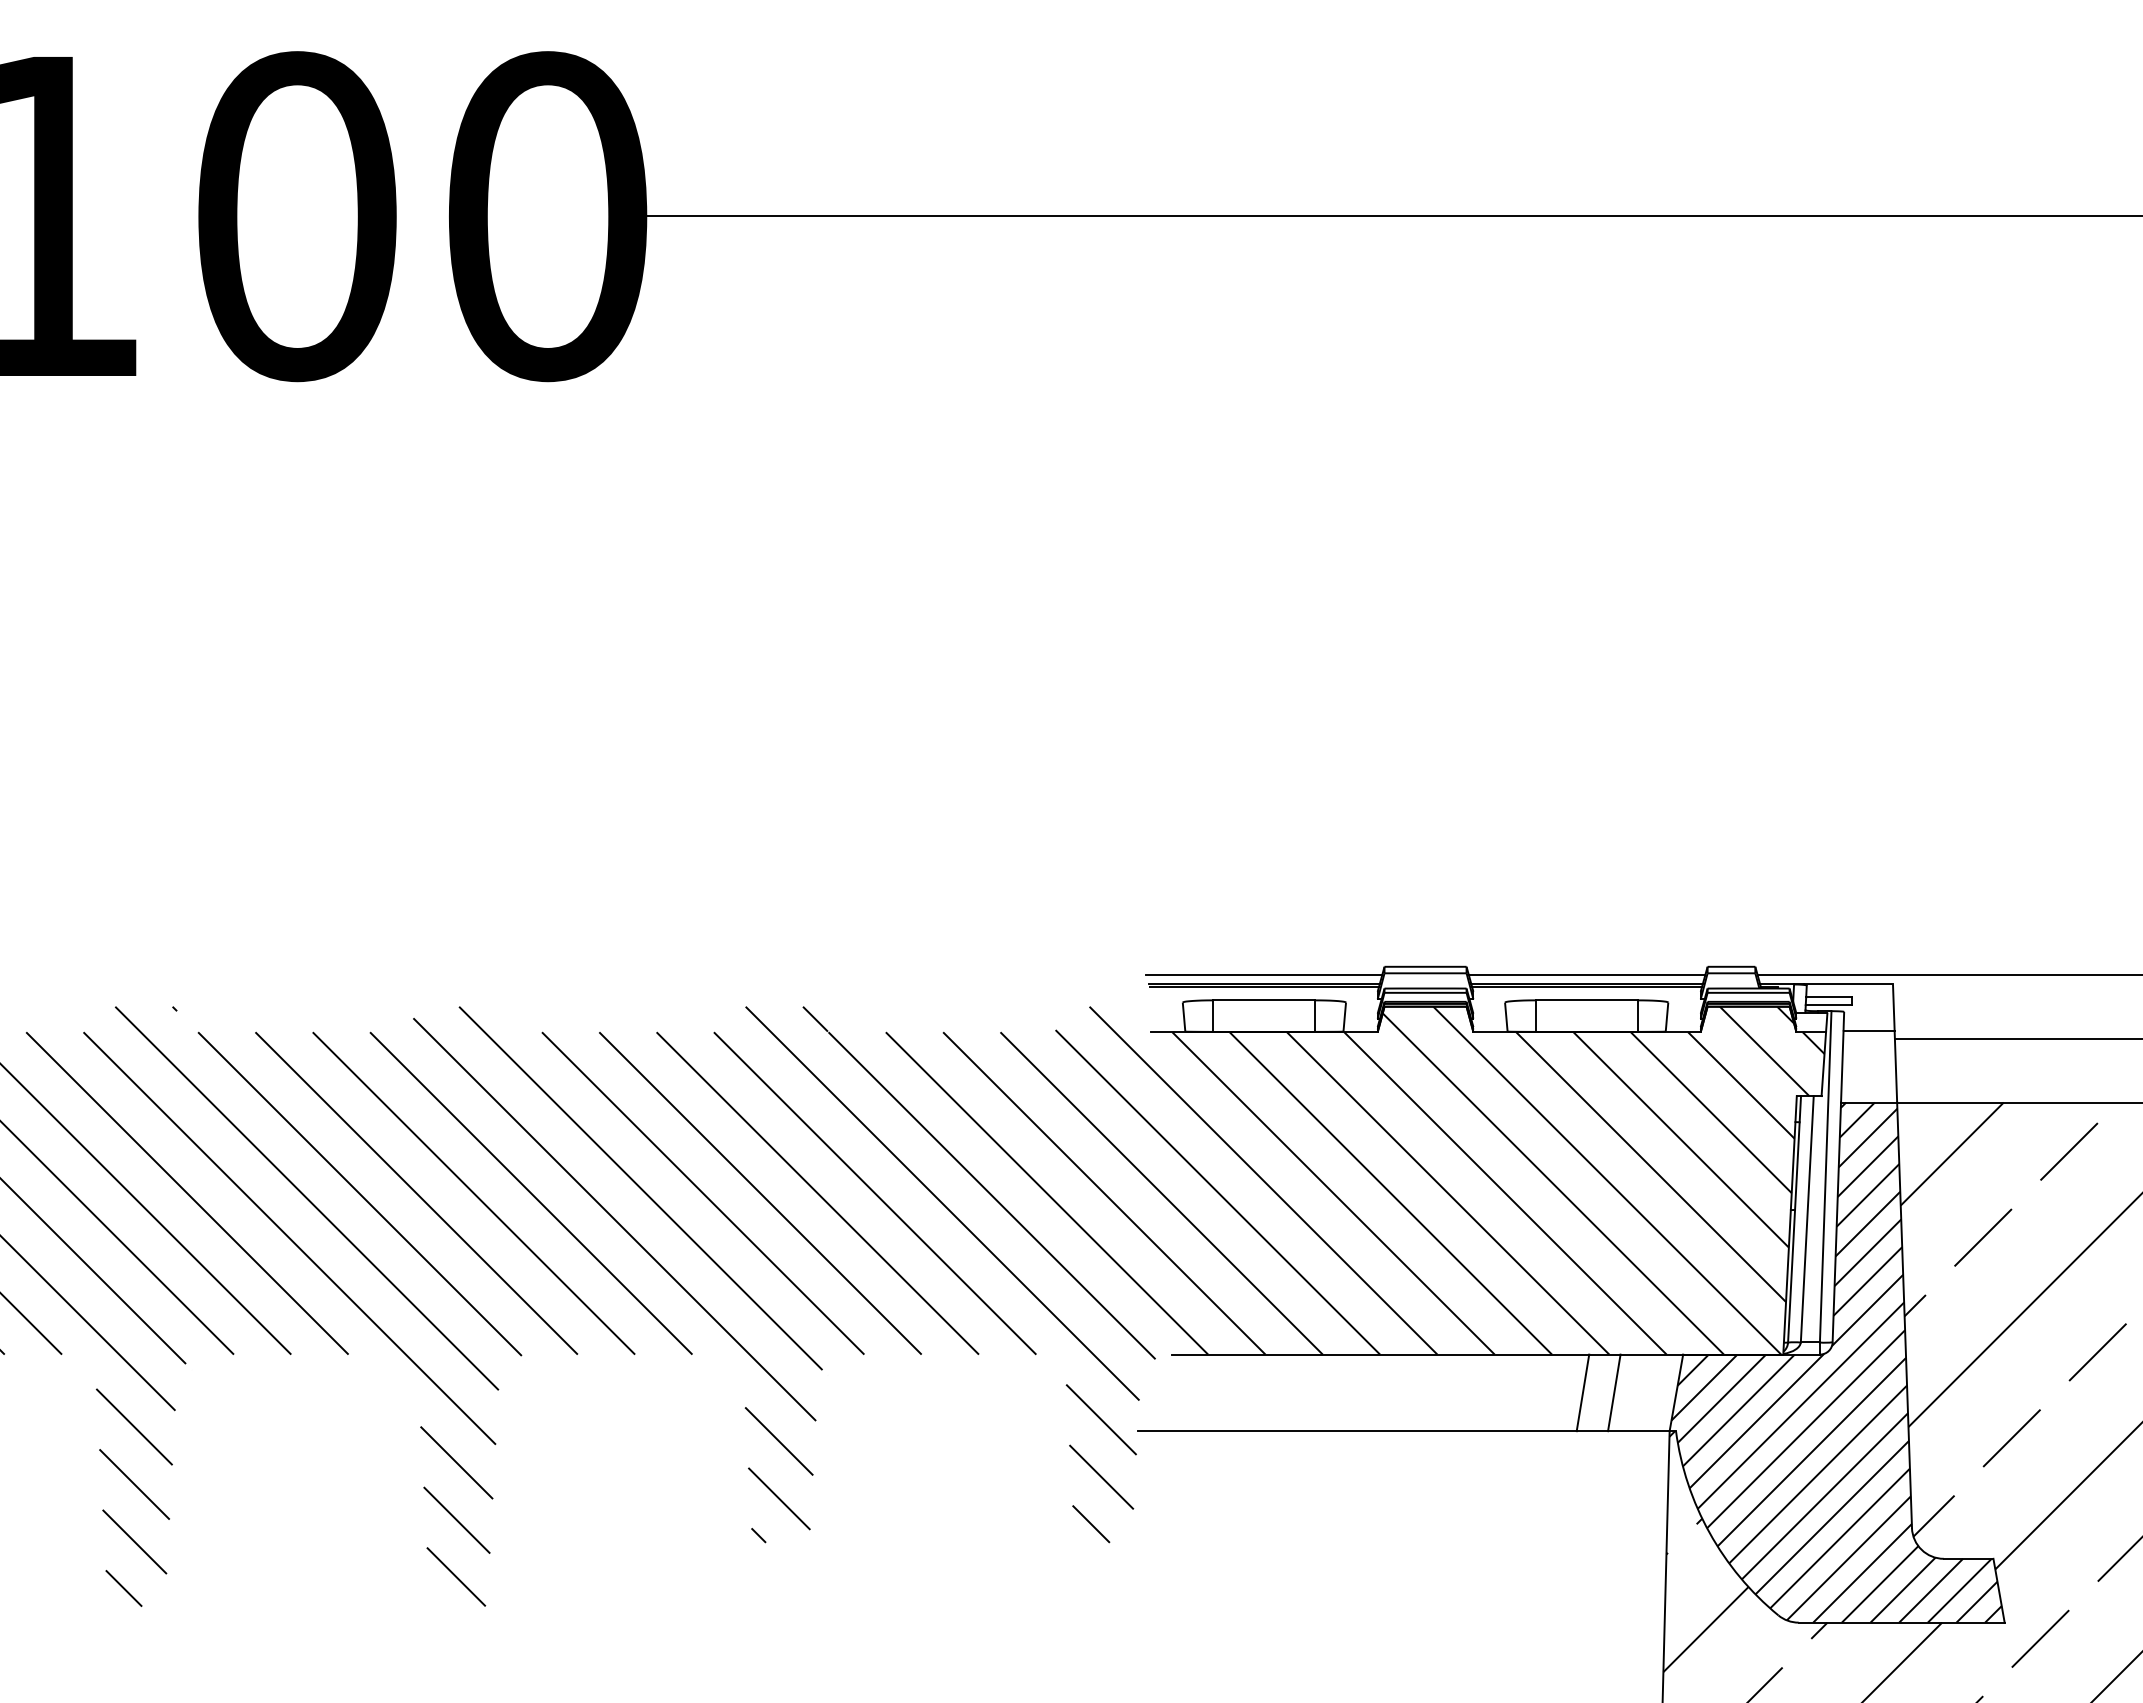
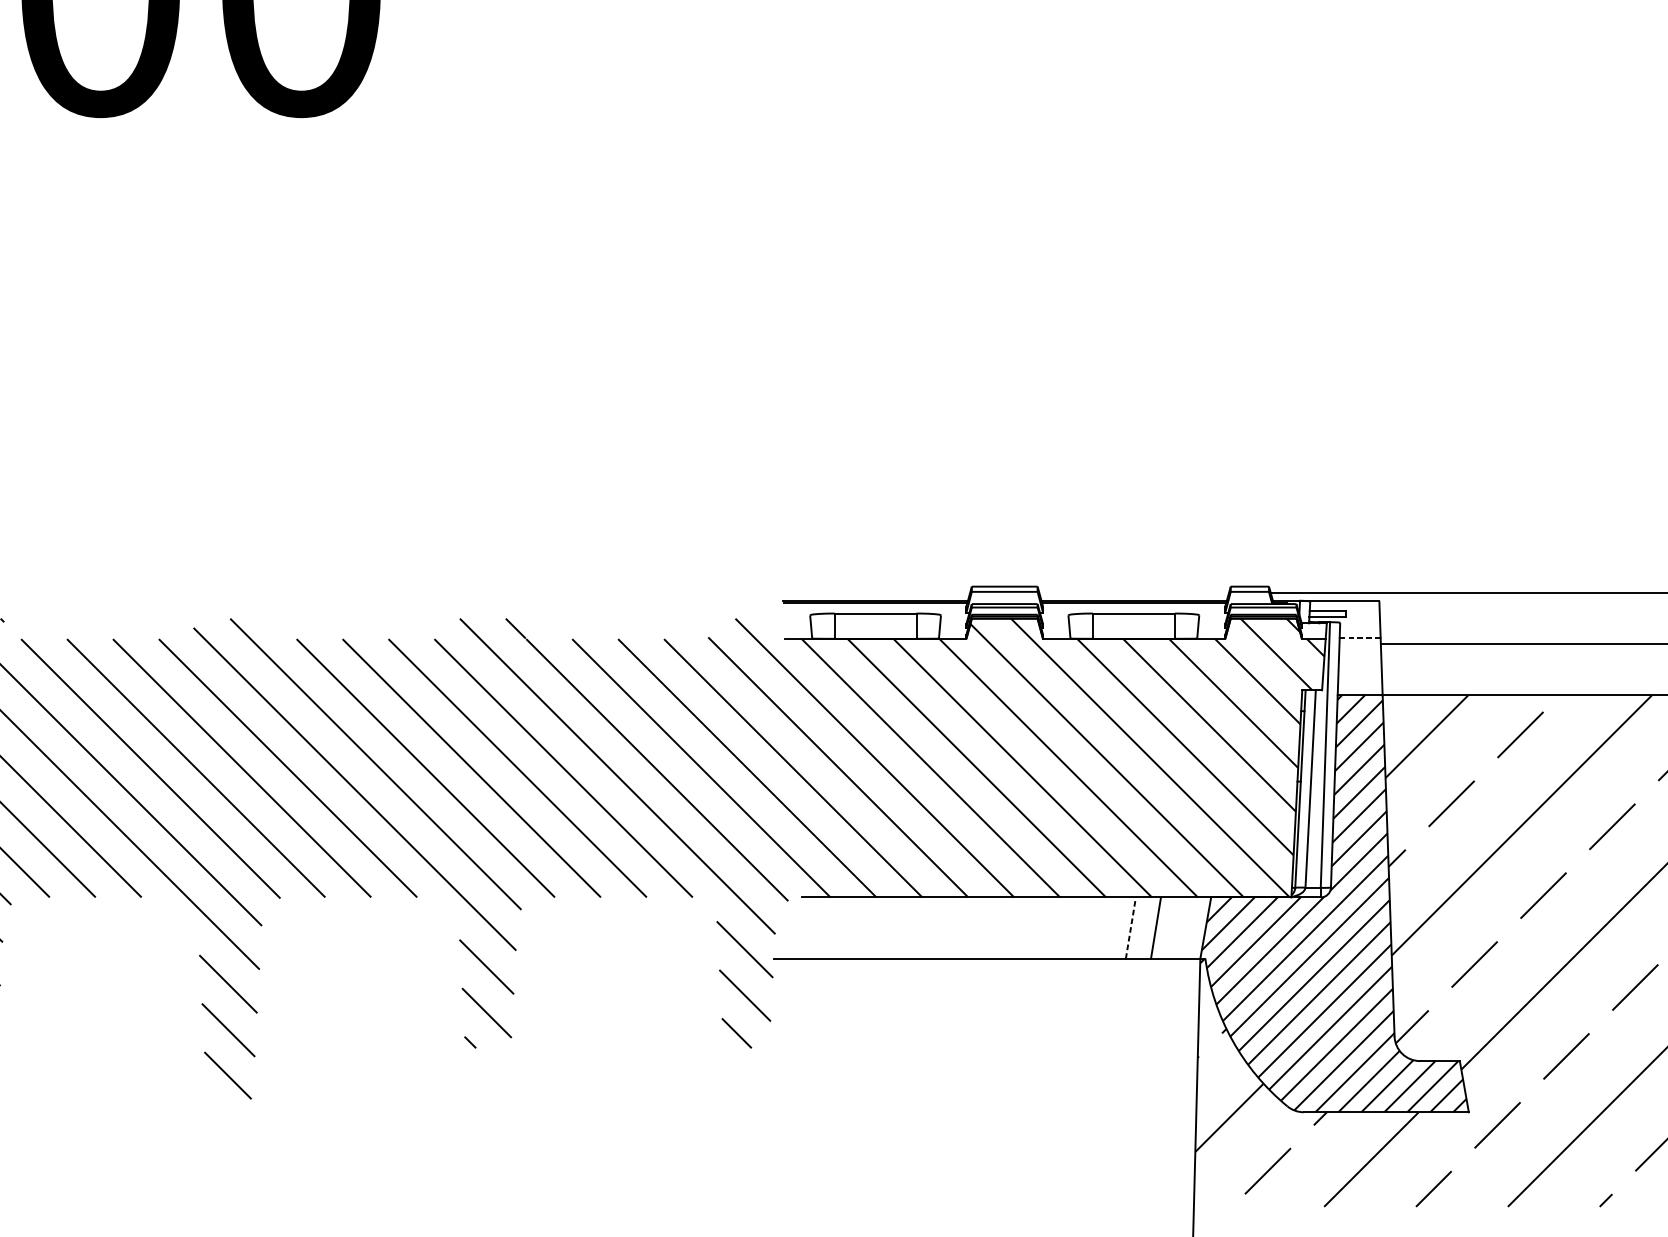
line: (1264, 974) -> (875, 592), removed
line: (1586, 974) -> (1133, 592), removed
line: (1869, 1031) -> (1360, 638), solid -> dashed
line: (1582, 1392) -> (1130, 927), solid -> dashed

